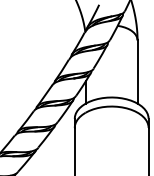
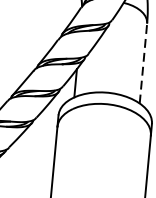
line: (137, 71) -> (143, 62), solid -> dashed

